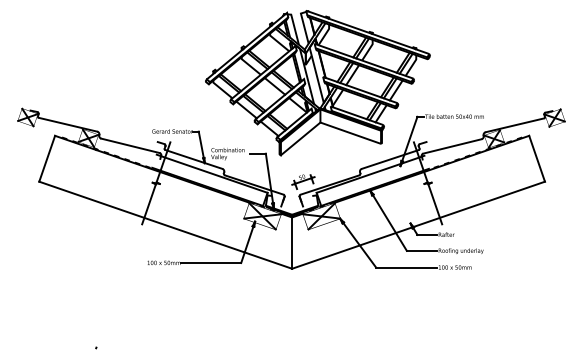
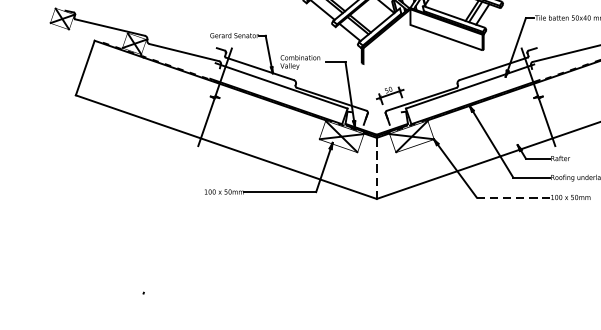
line: (300, 138) -> (386, 43), removed
line: (292, 243) -> (377, 168), solid -> dashed
line: (406, 267) -> (512, 197), solid -> dashed

